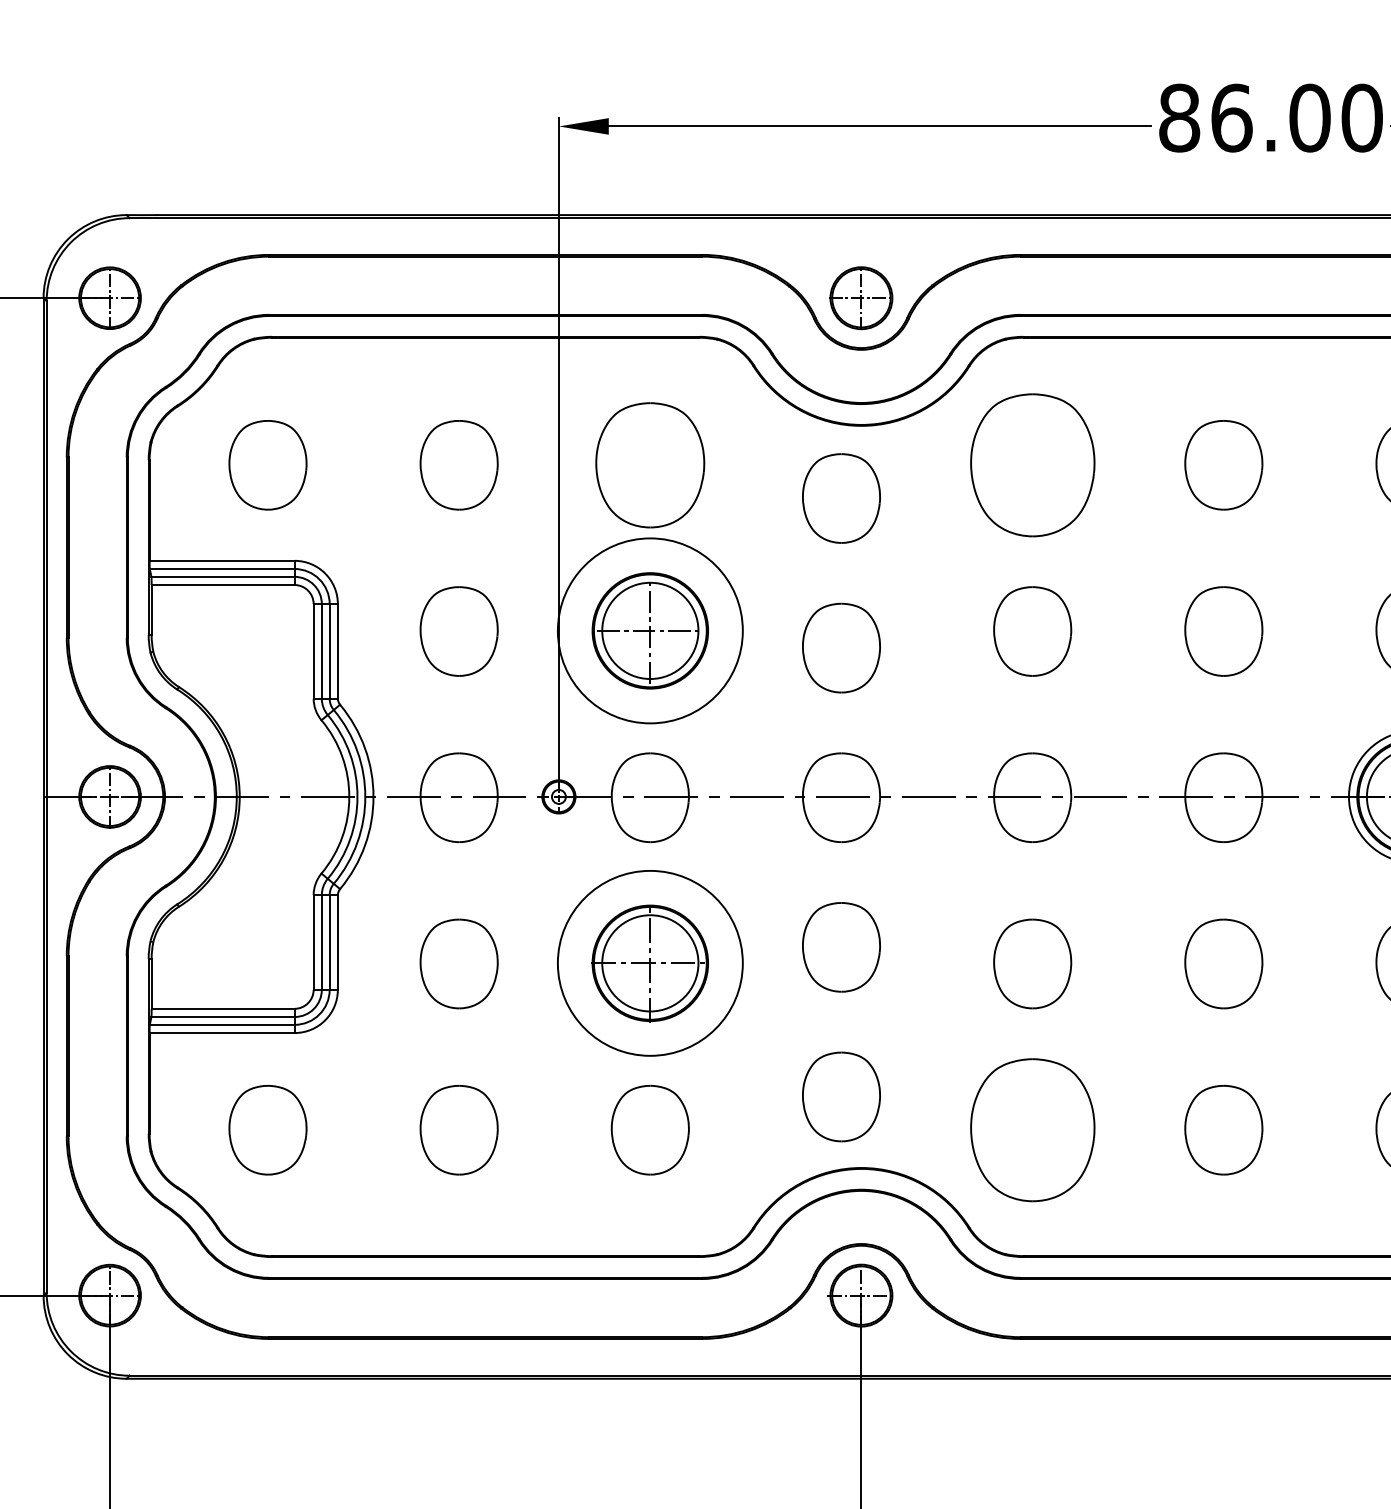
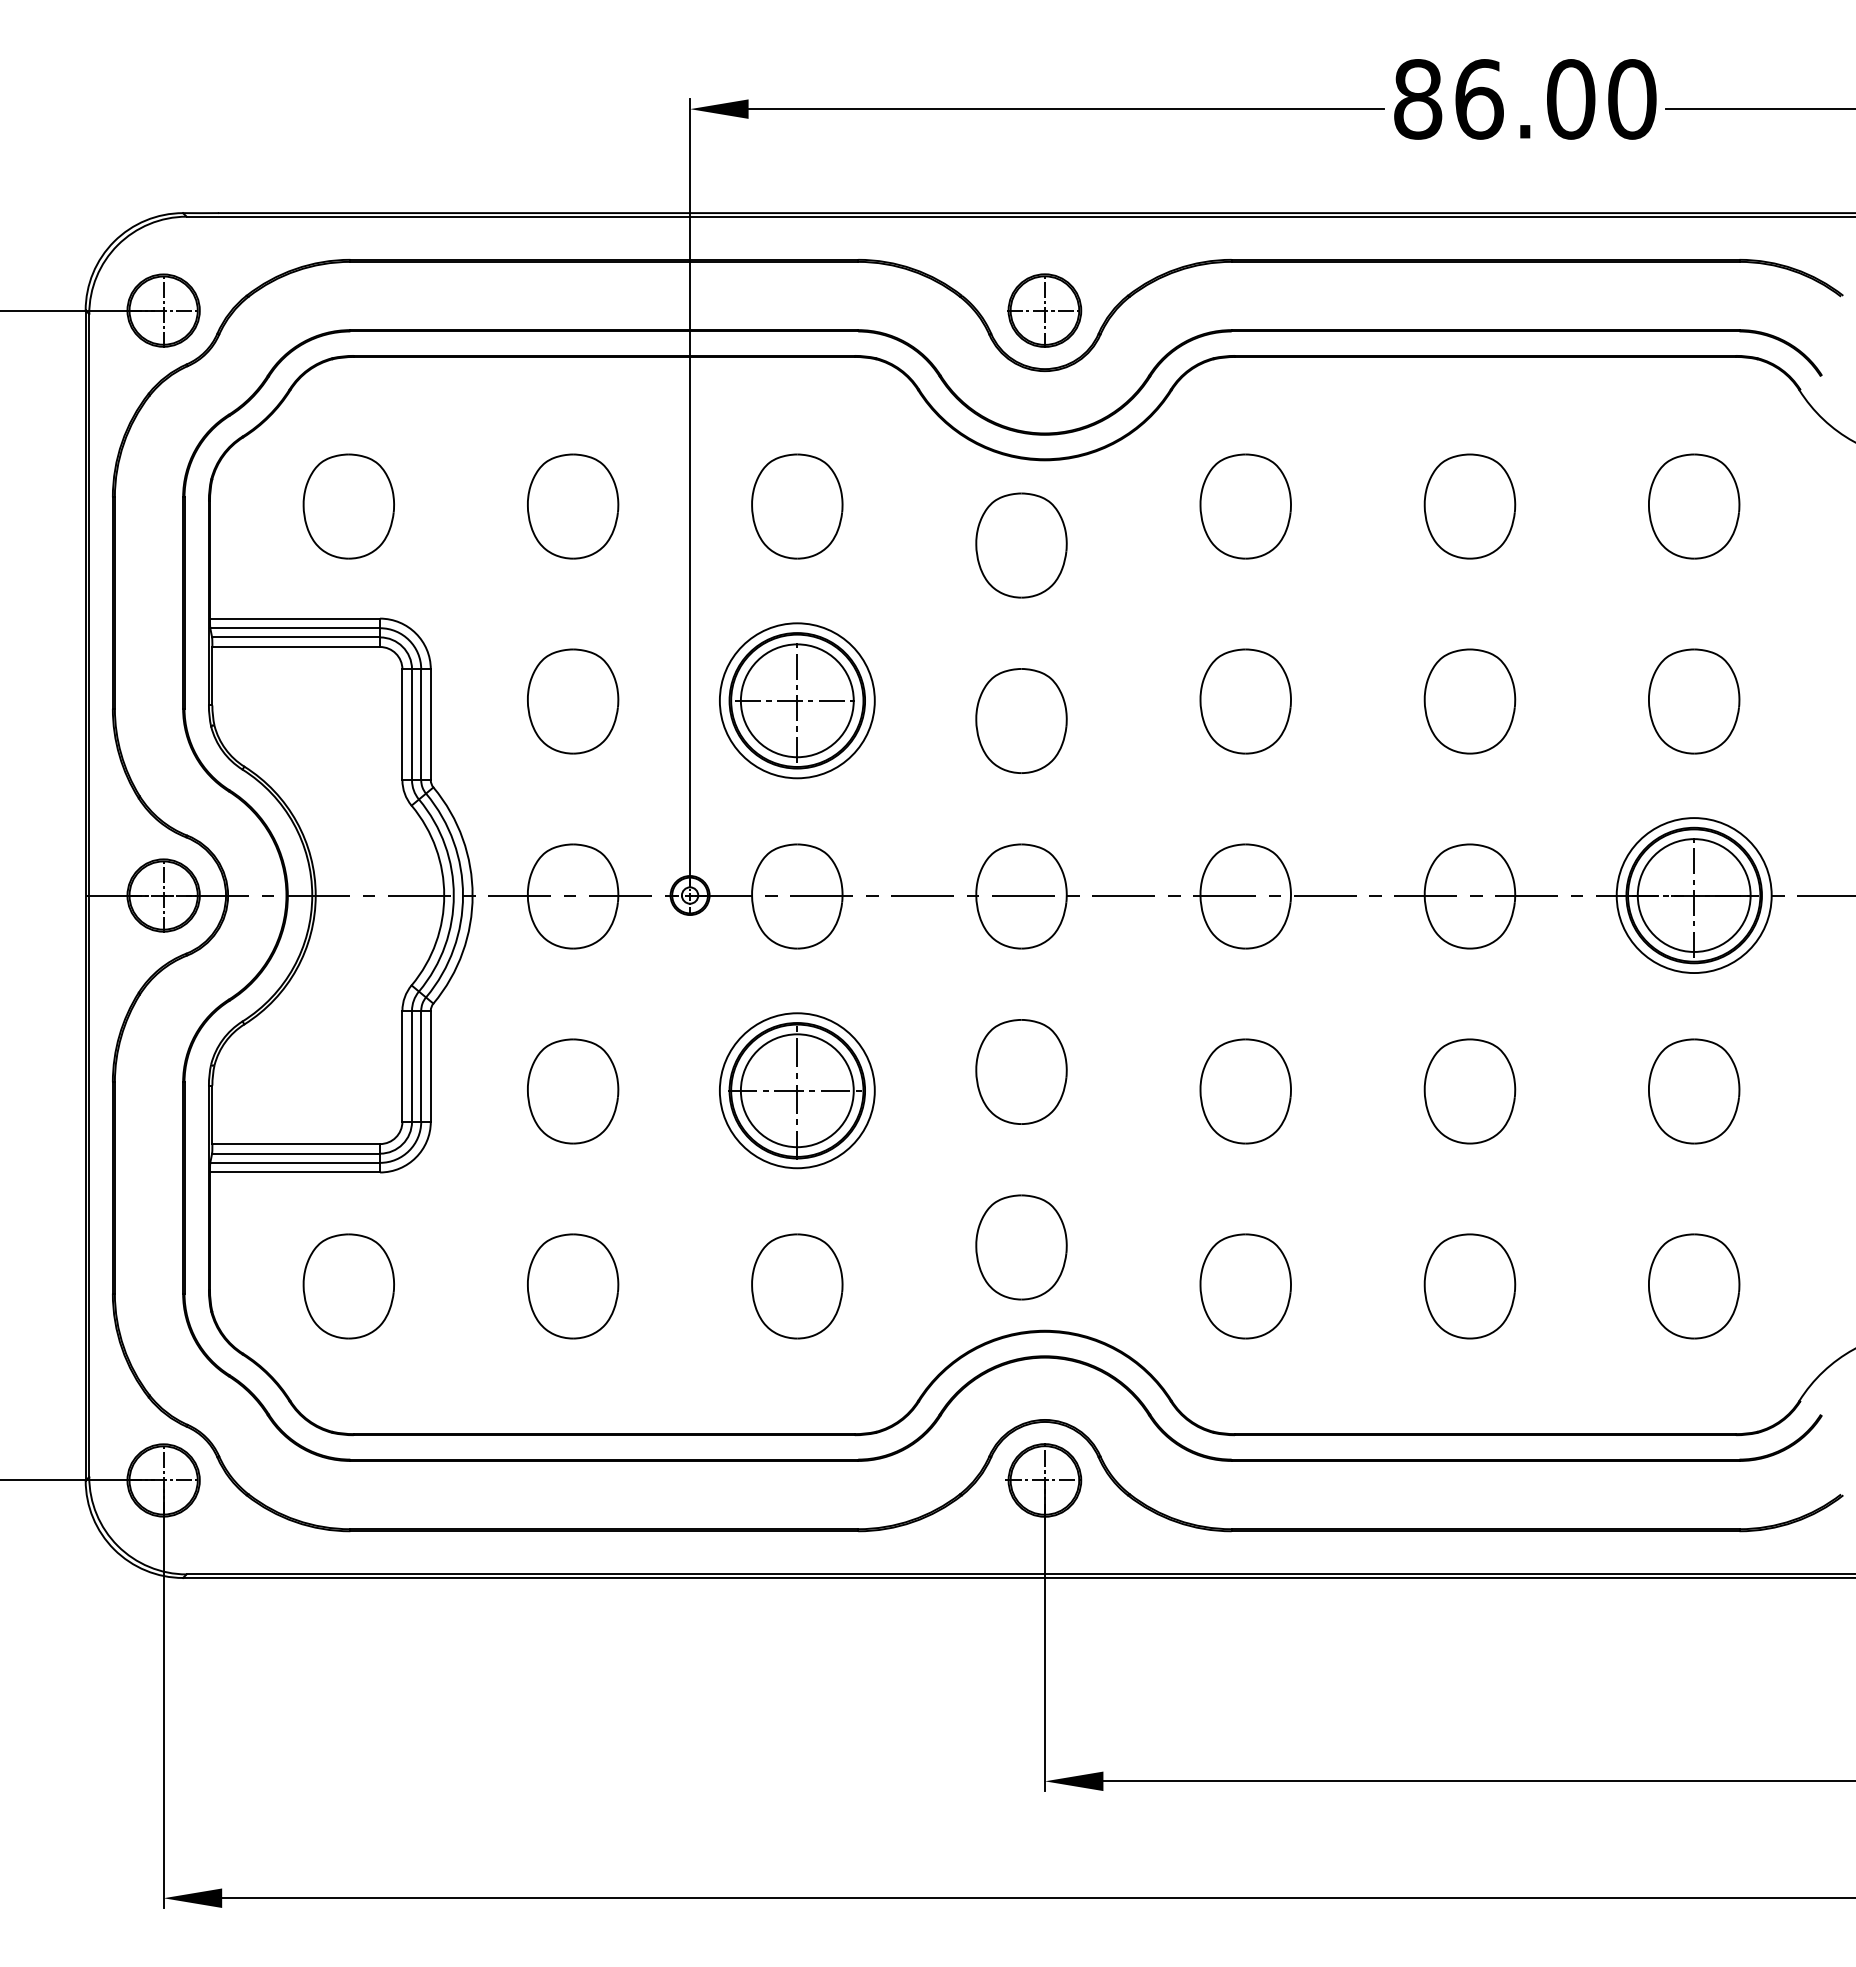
part: (650, 465) -> (797, 506), size x0.71
part: (1032, 465) -> (1245, 506), size x0.62
circle: (649, 630) -> (796, 700), size x0.71
circle: (649, 963) -> (796, 1090), size x0.71
part: (1032, 1130) -> (1245, 1286), size x0.62

